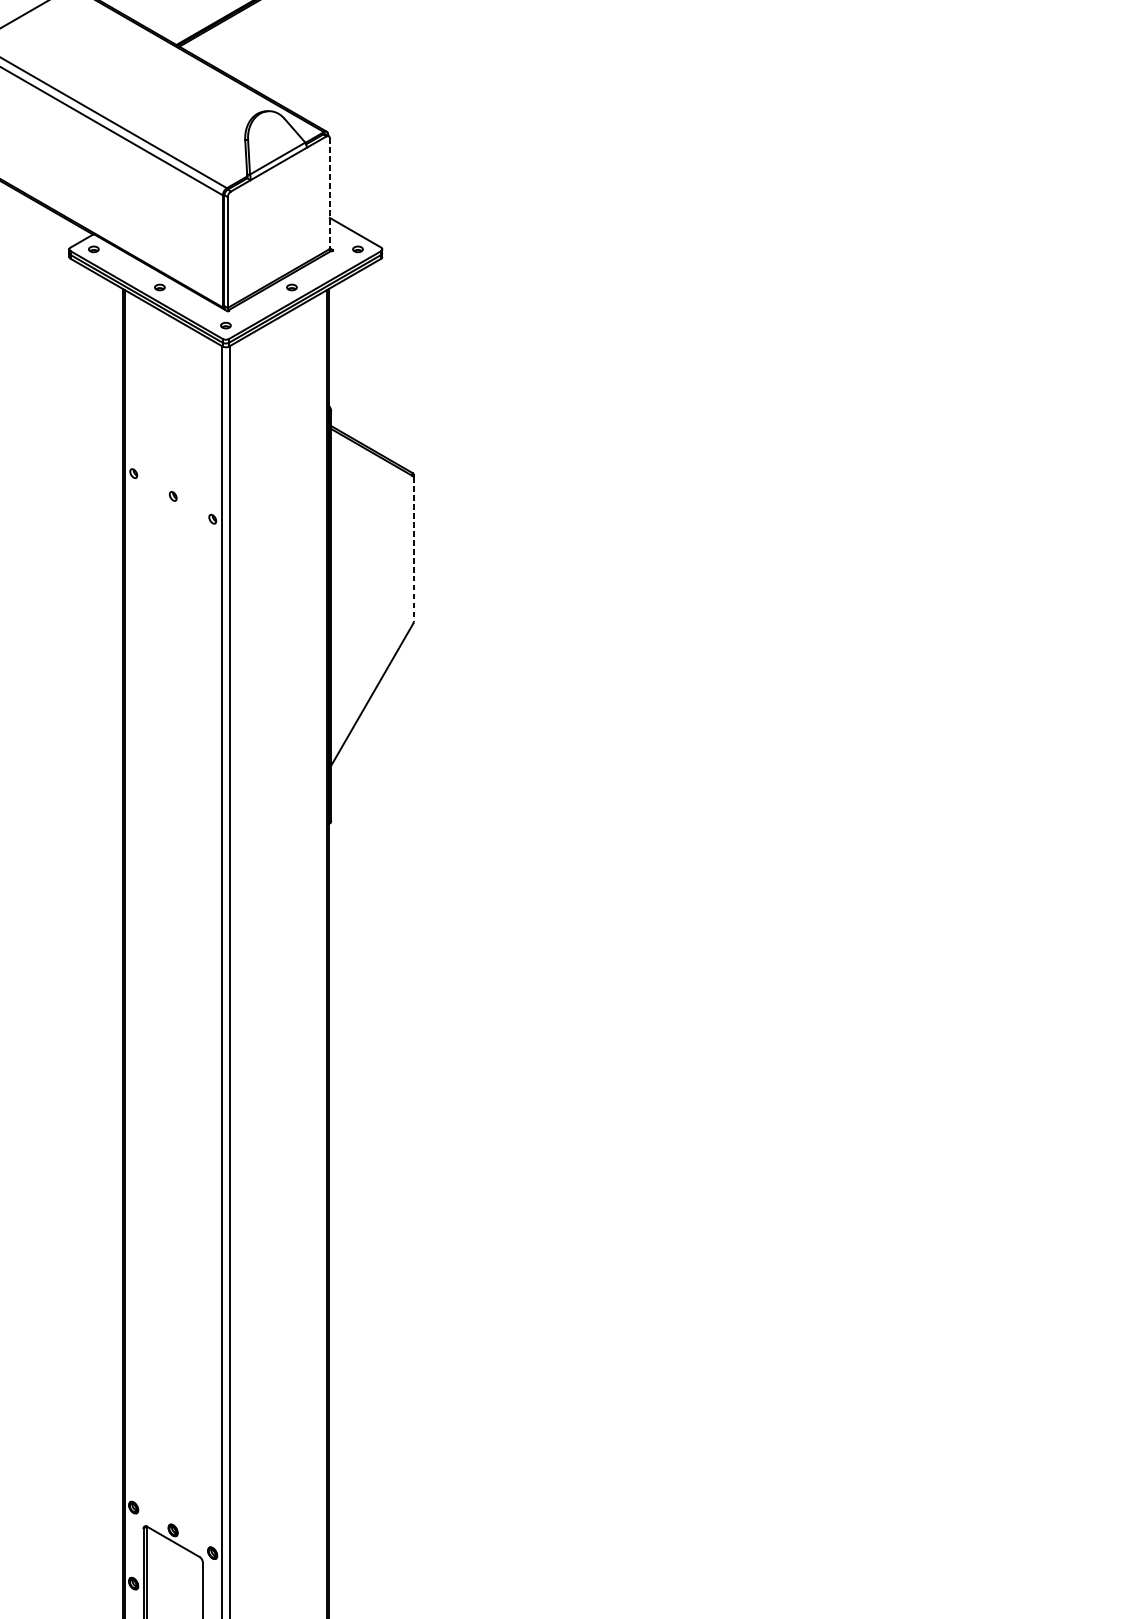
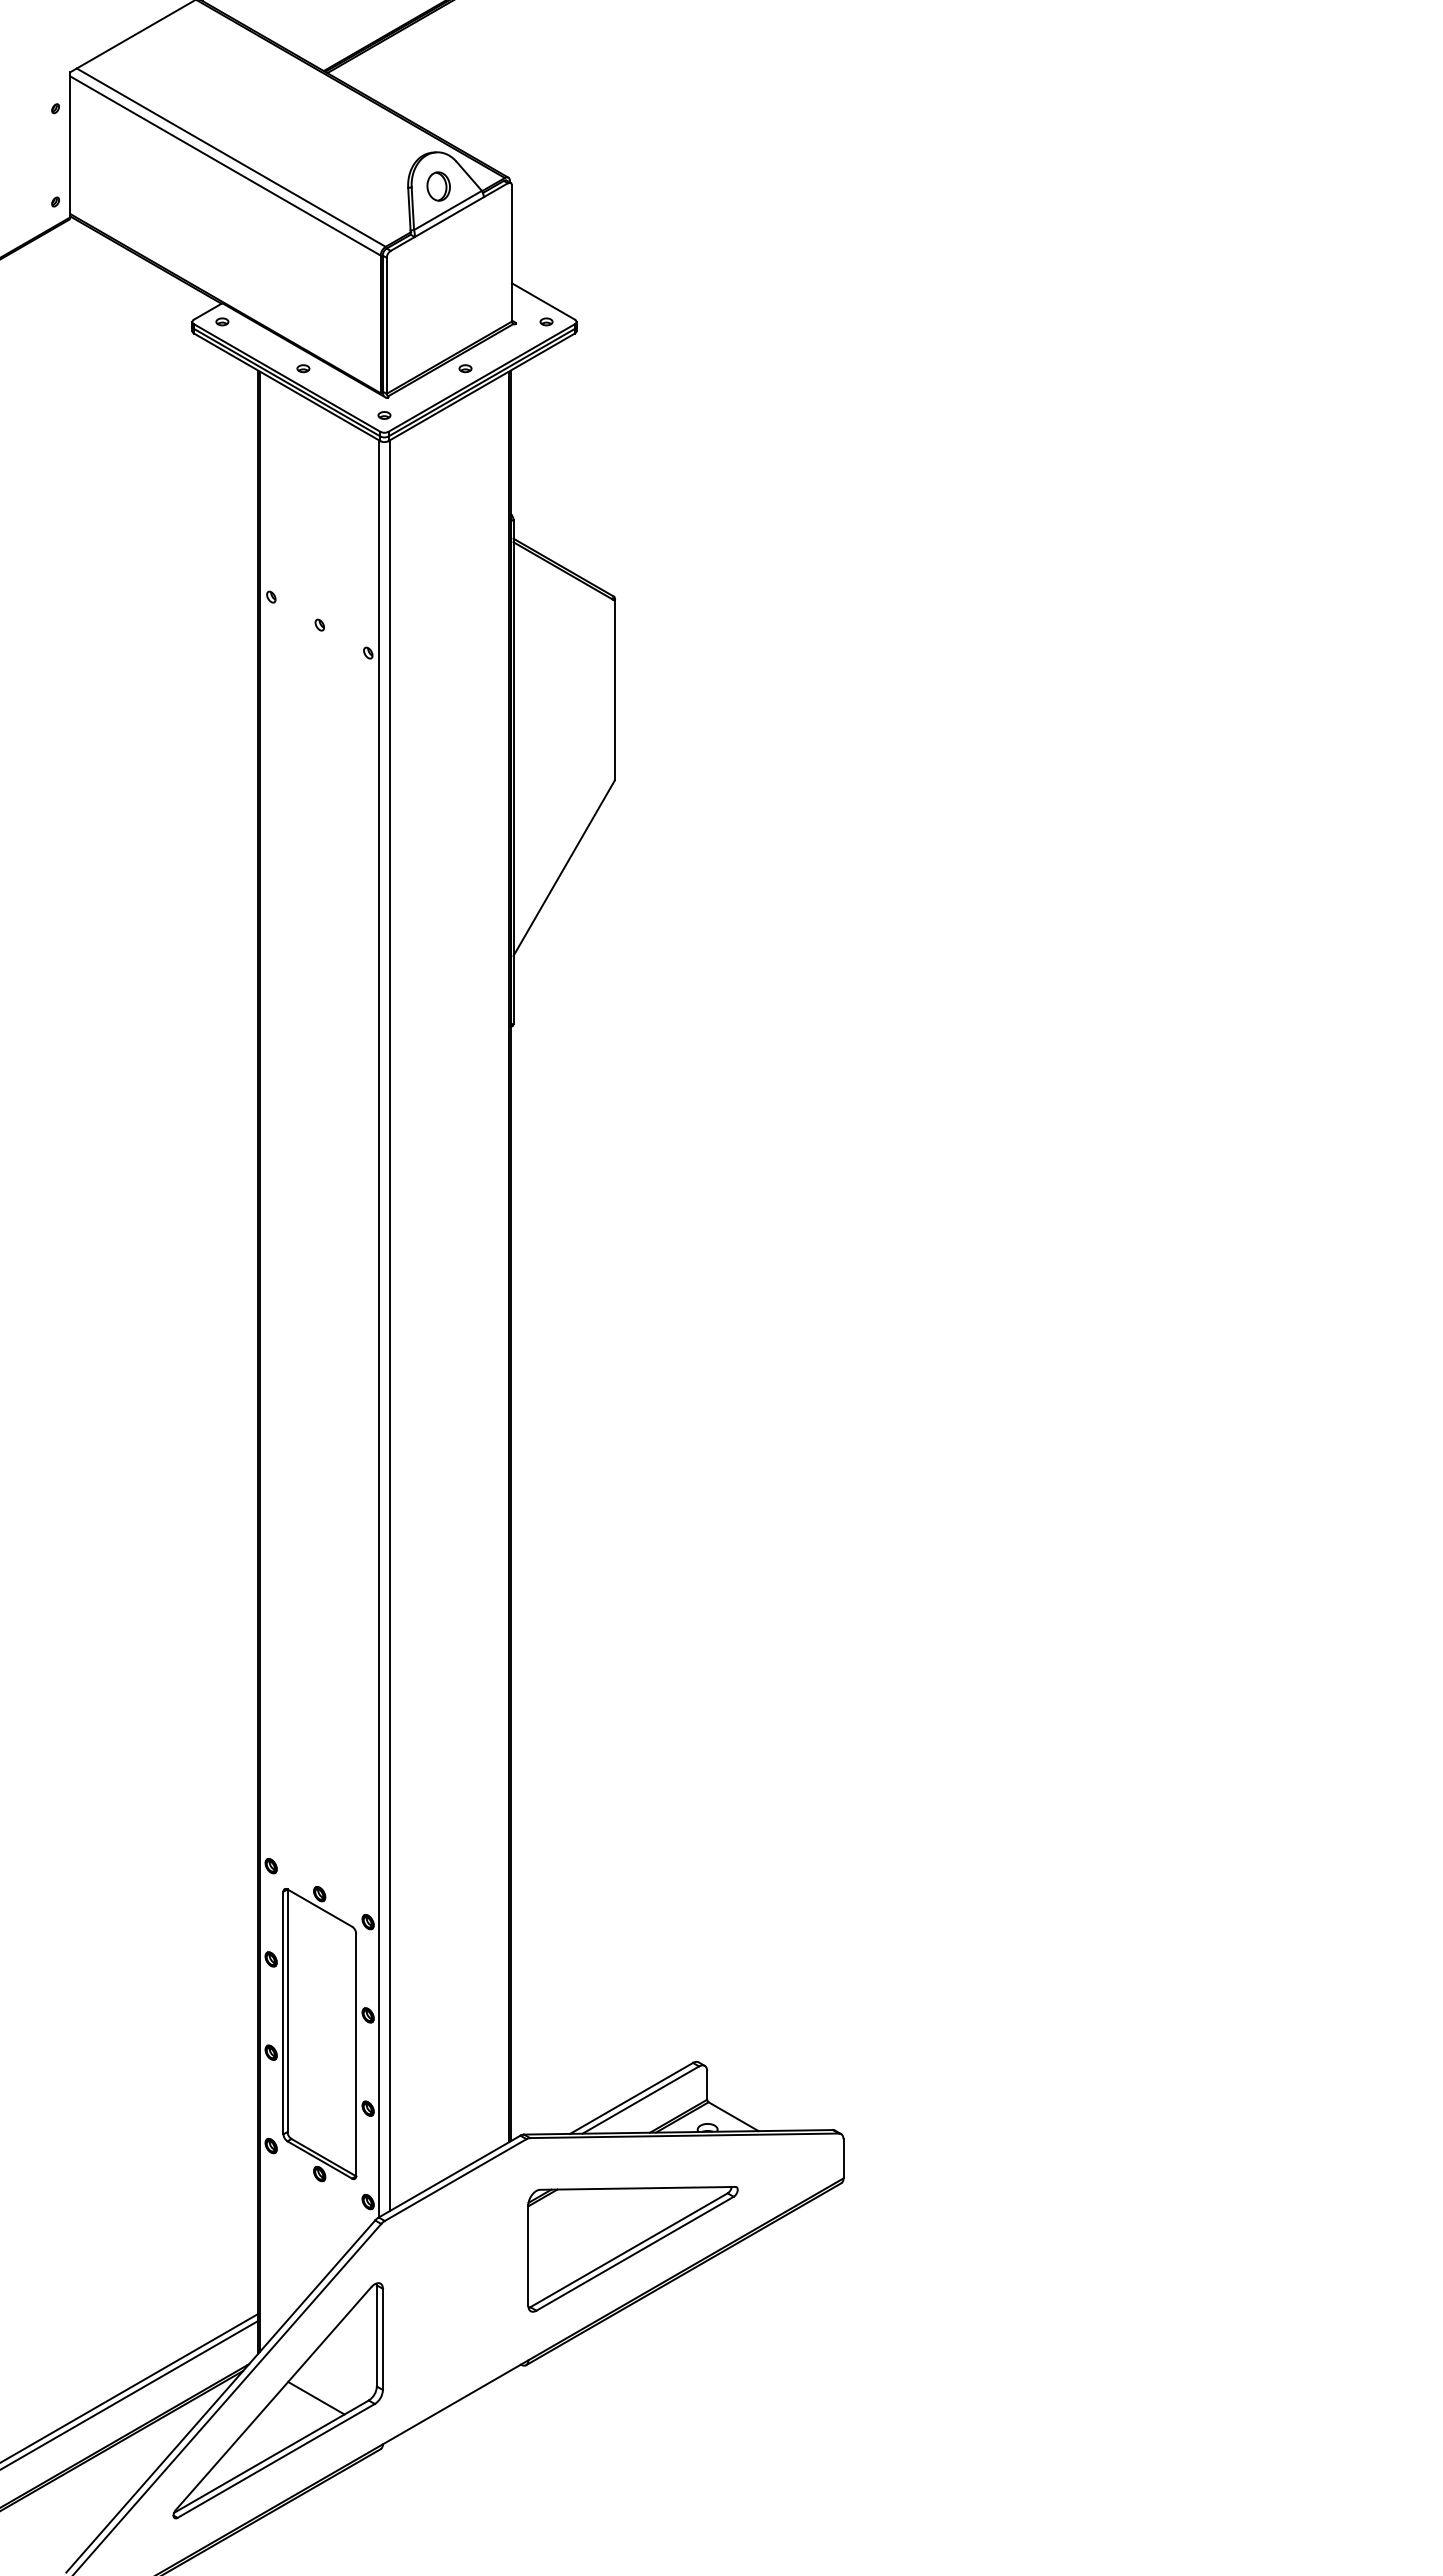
part: (269, 139) -> (438, 186), added
line: (329, 193) -> (511, 253), dashed -> solid
line: (413, 550) -> (614, 691), dashed -> solid

